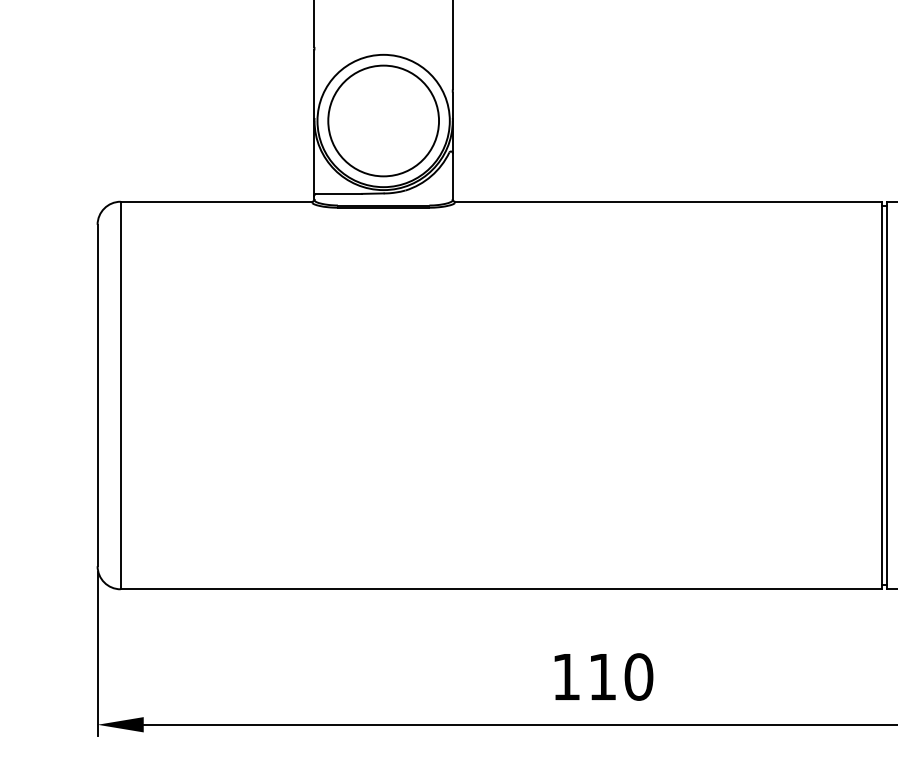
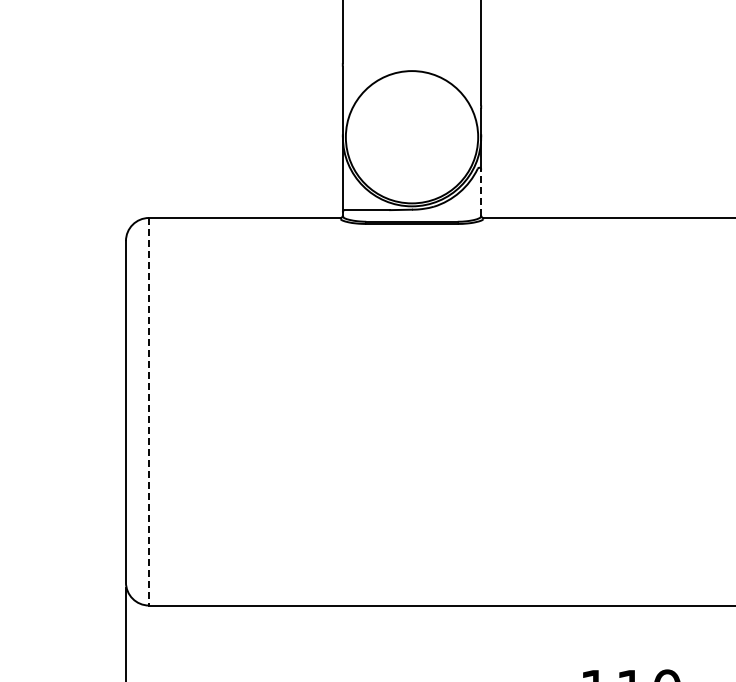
circle: (383, 120) -> (411, 136), removed
line: (452, 175) -> (480, 191), solid -> dashed
line: (120, 395) -> (148, 411), solid -> dashed

